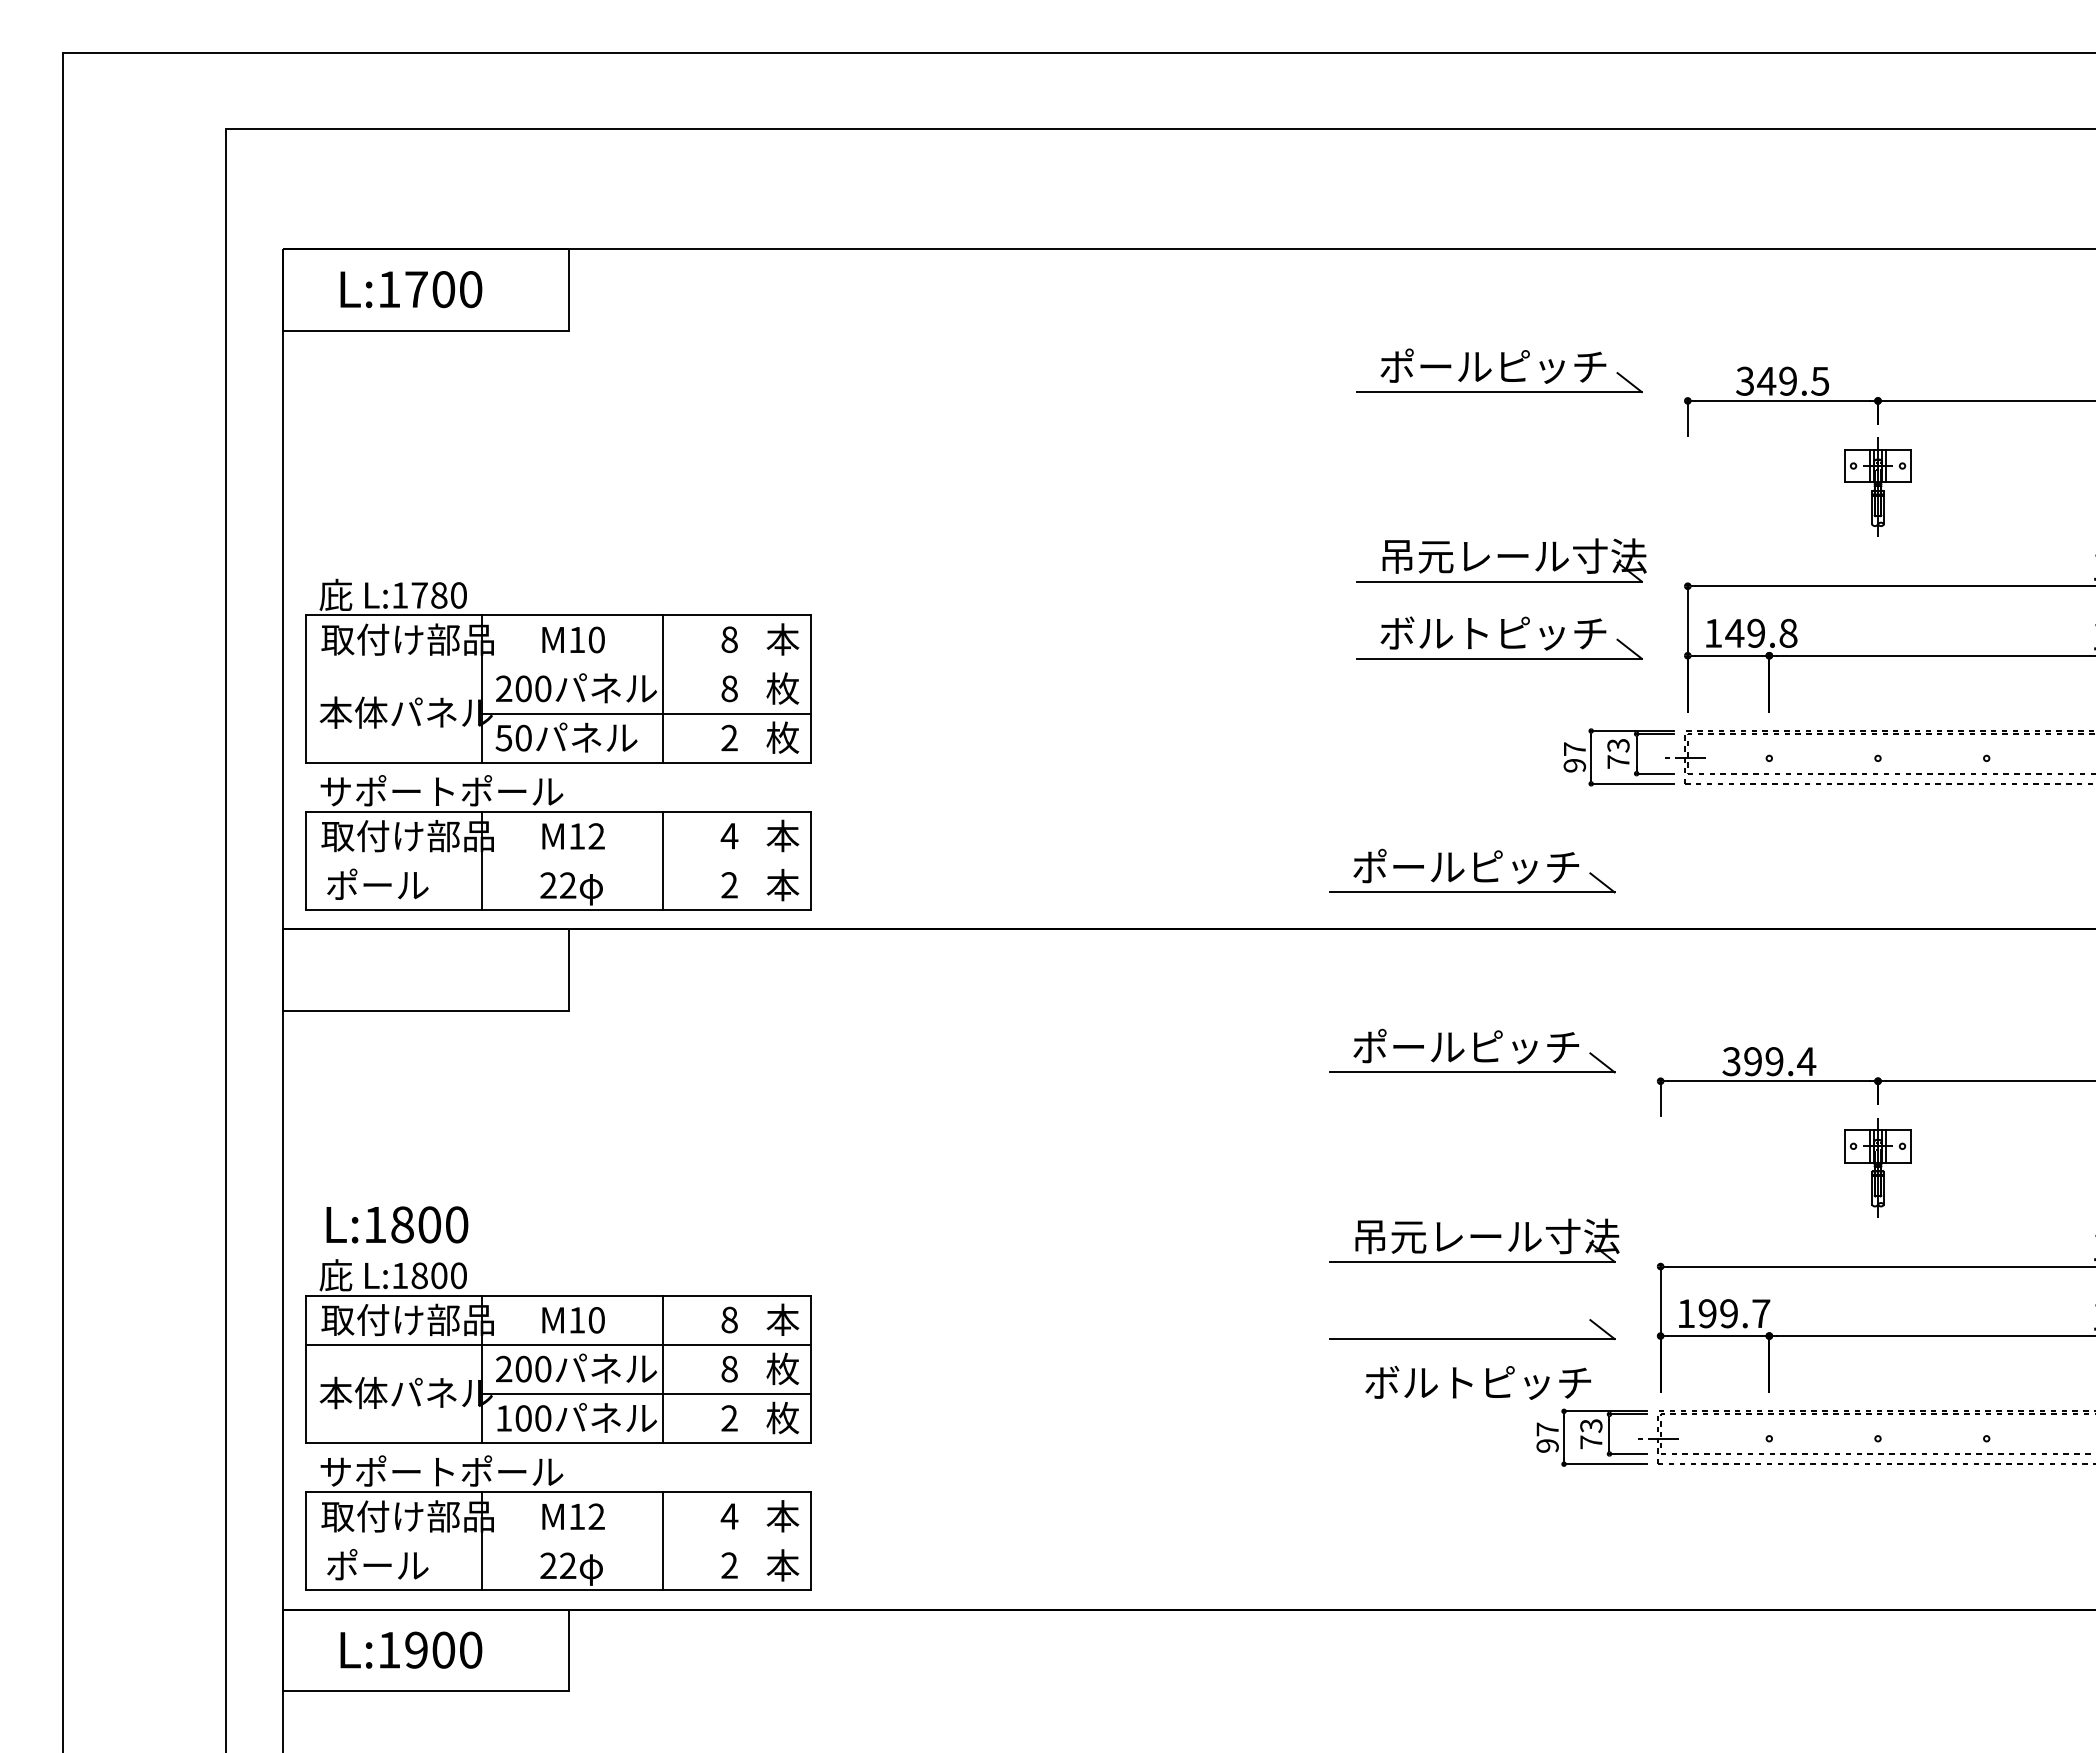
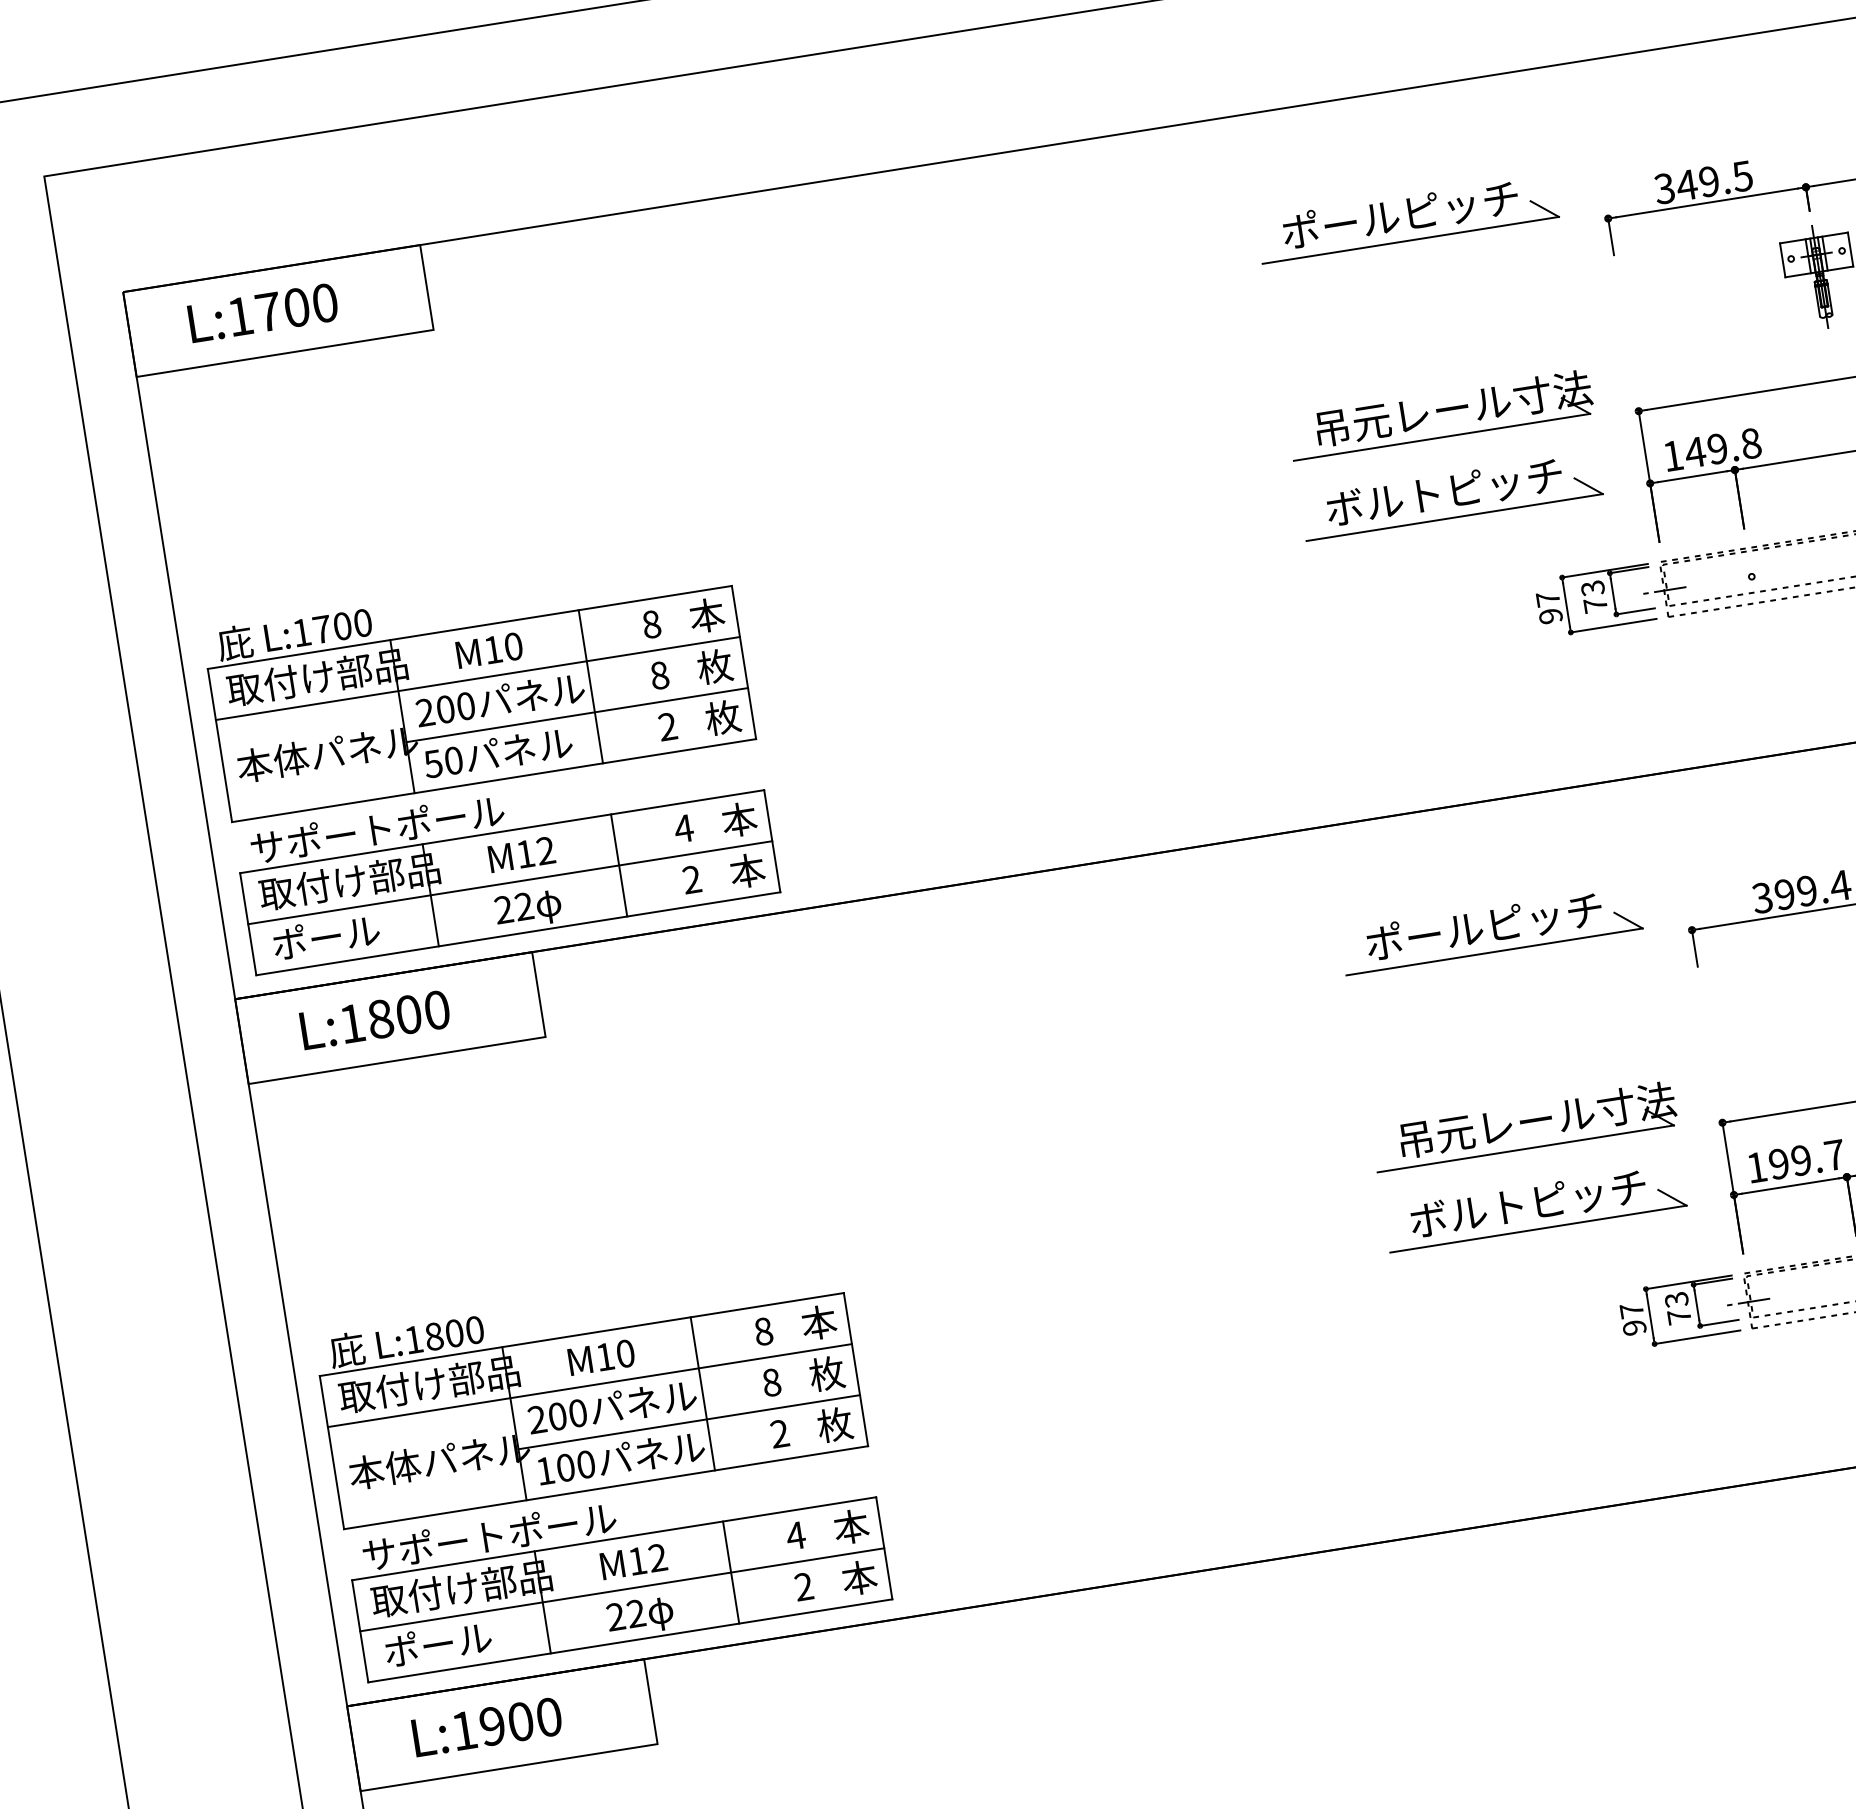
text: (439, 595) -> (342, 626), L:1780 -> L:1700
line: (558, 664) -> (477, 678), added
line: (558, 861) -> (510, 883), added
part: (1472, 870) -> (1461, 742), removed
text: (397, 1224) -> (375, 1019), moved
text: (1478, 1382) -> (1528, 1203), moved
line: (558, 1541) -> (622, 1589), added

